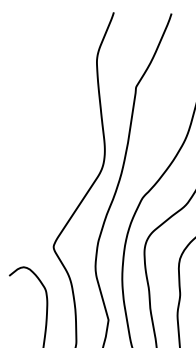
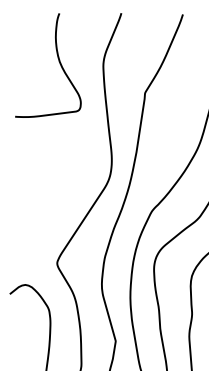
curve: (54, 57) -> (58, 61), added

